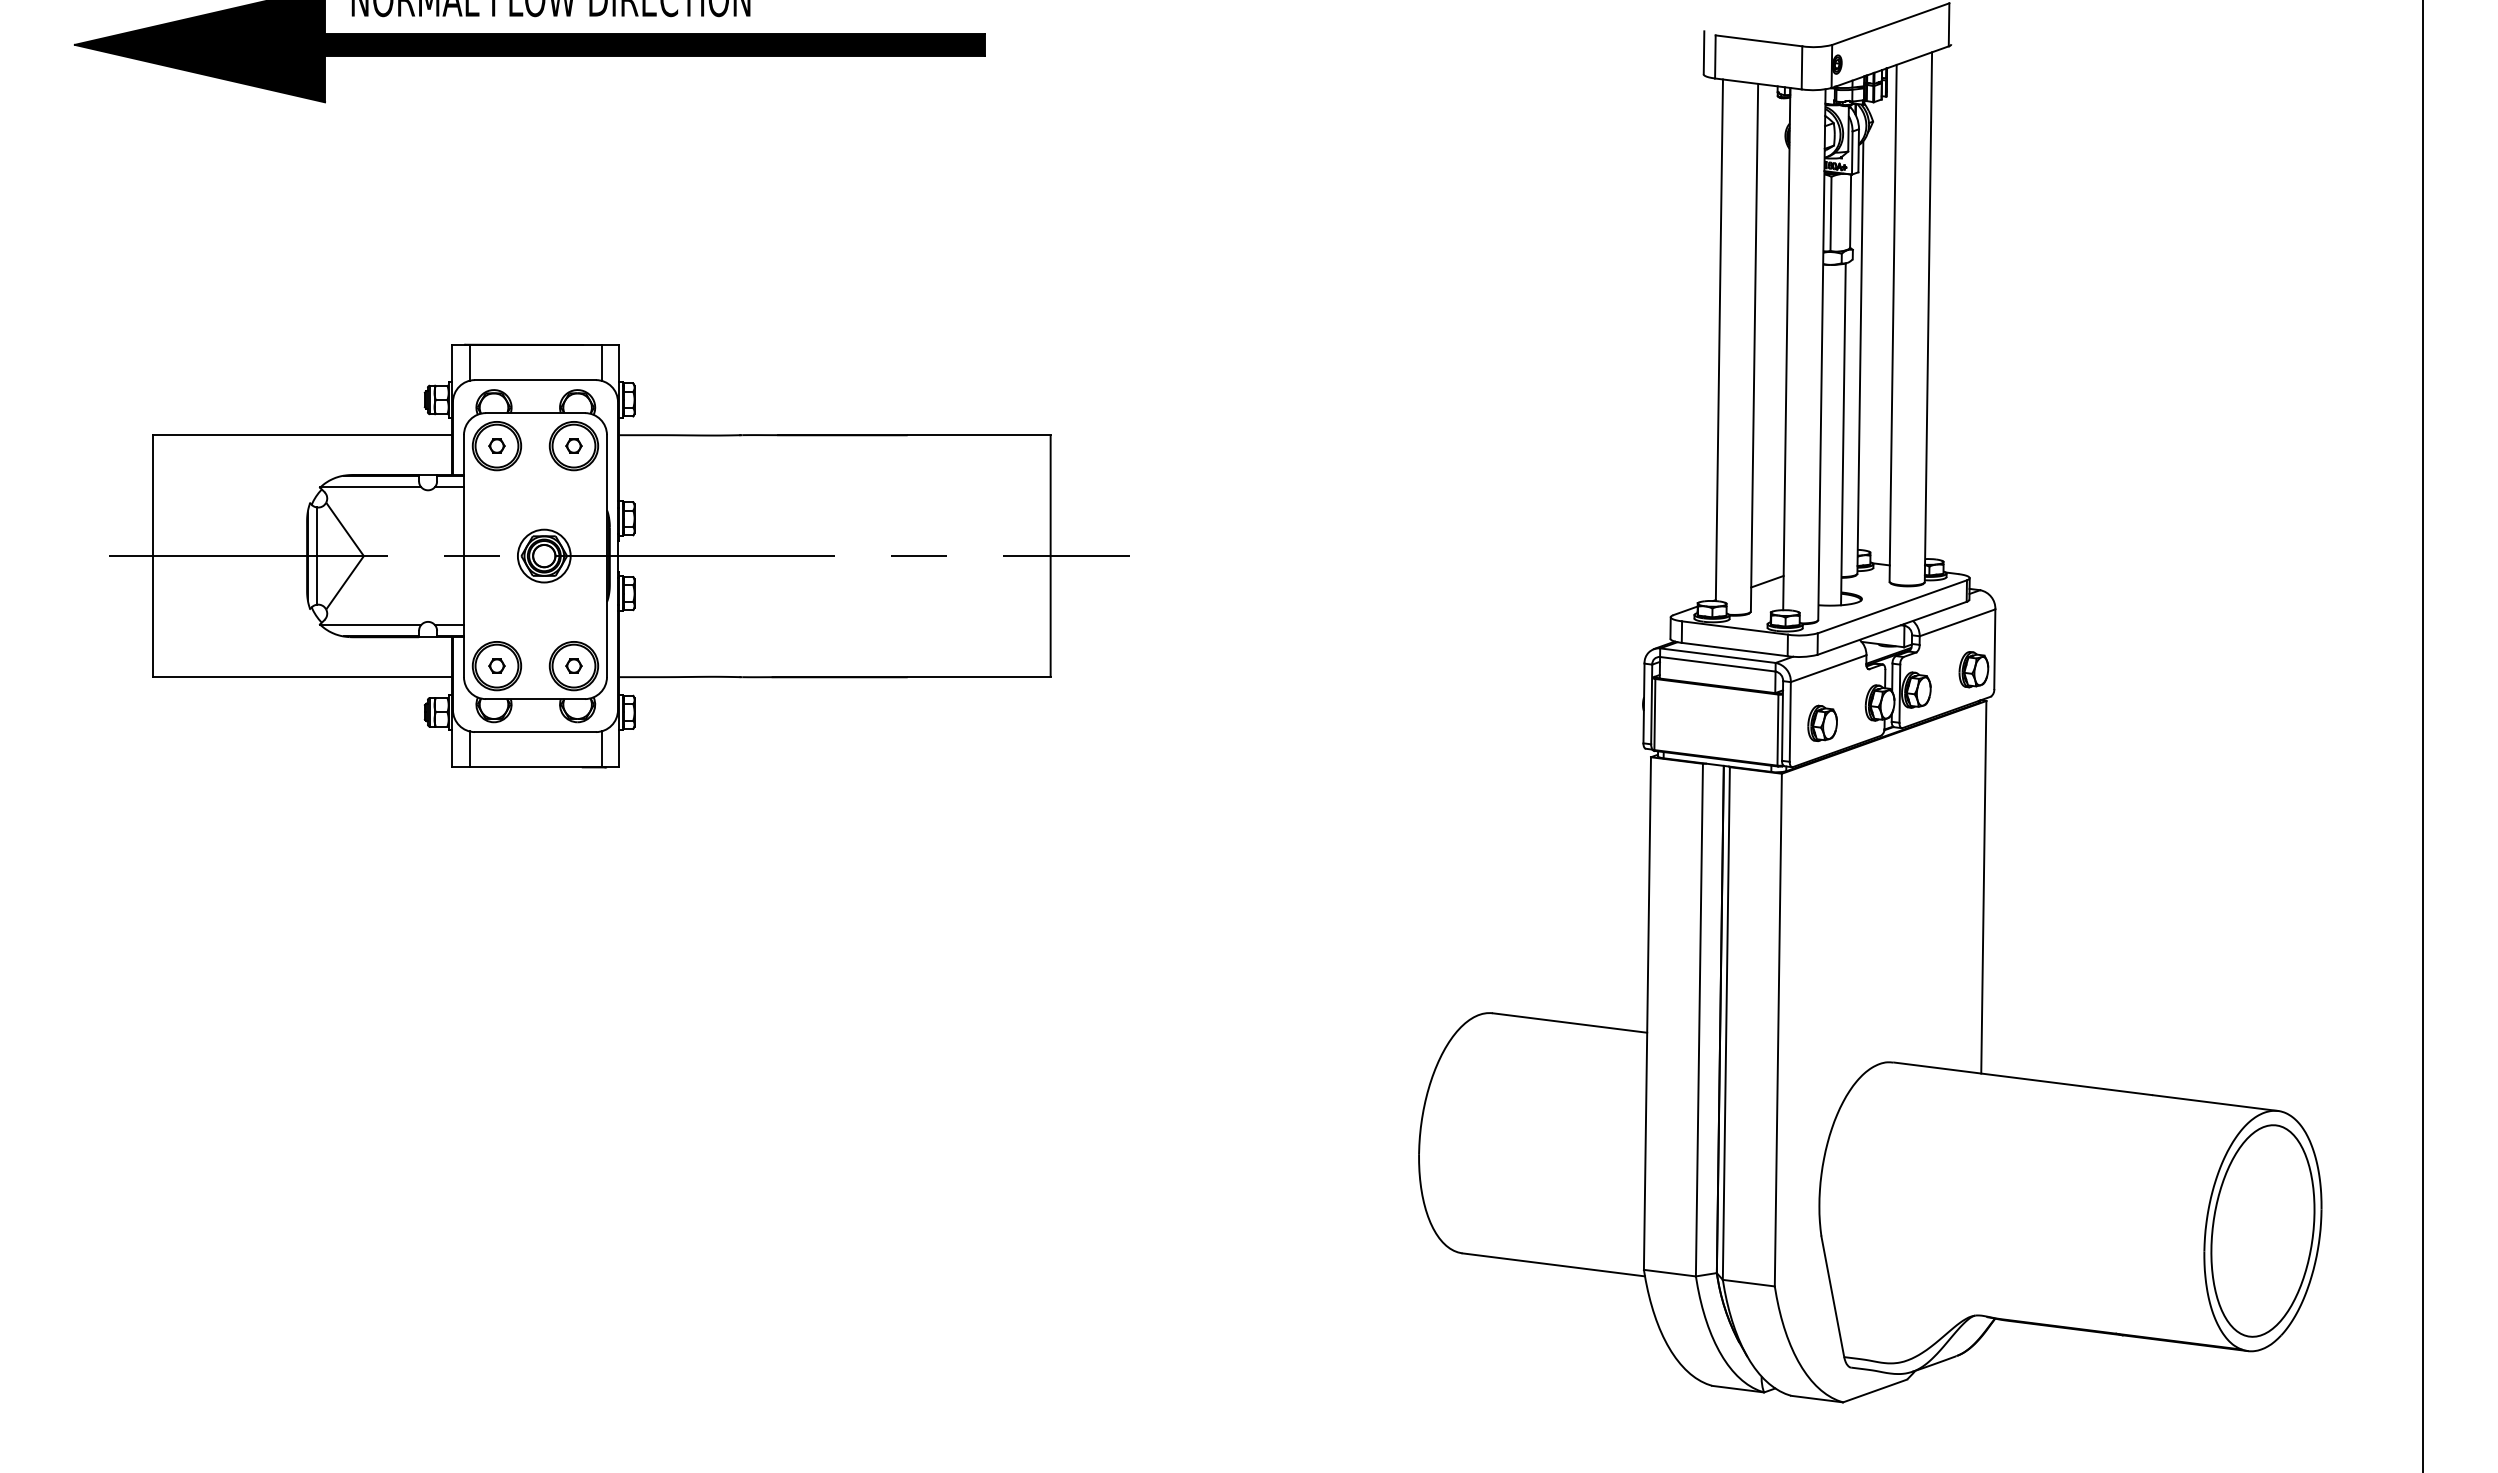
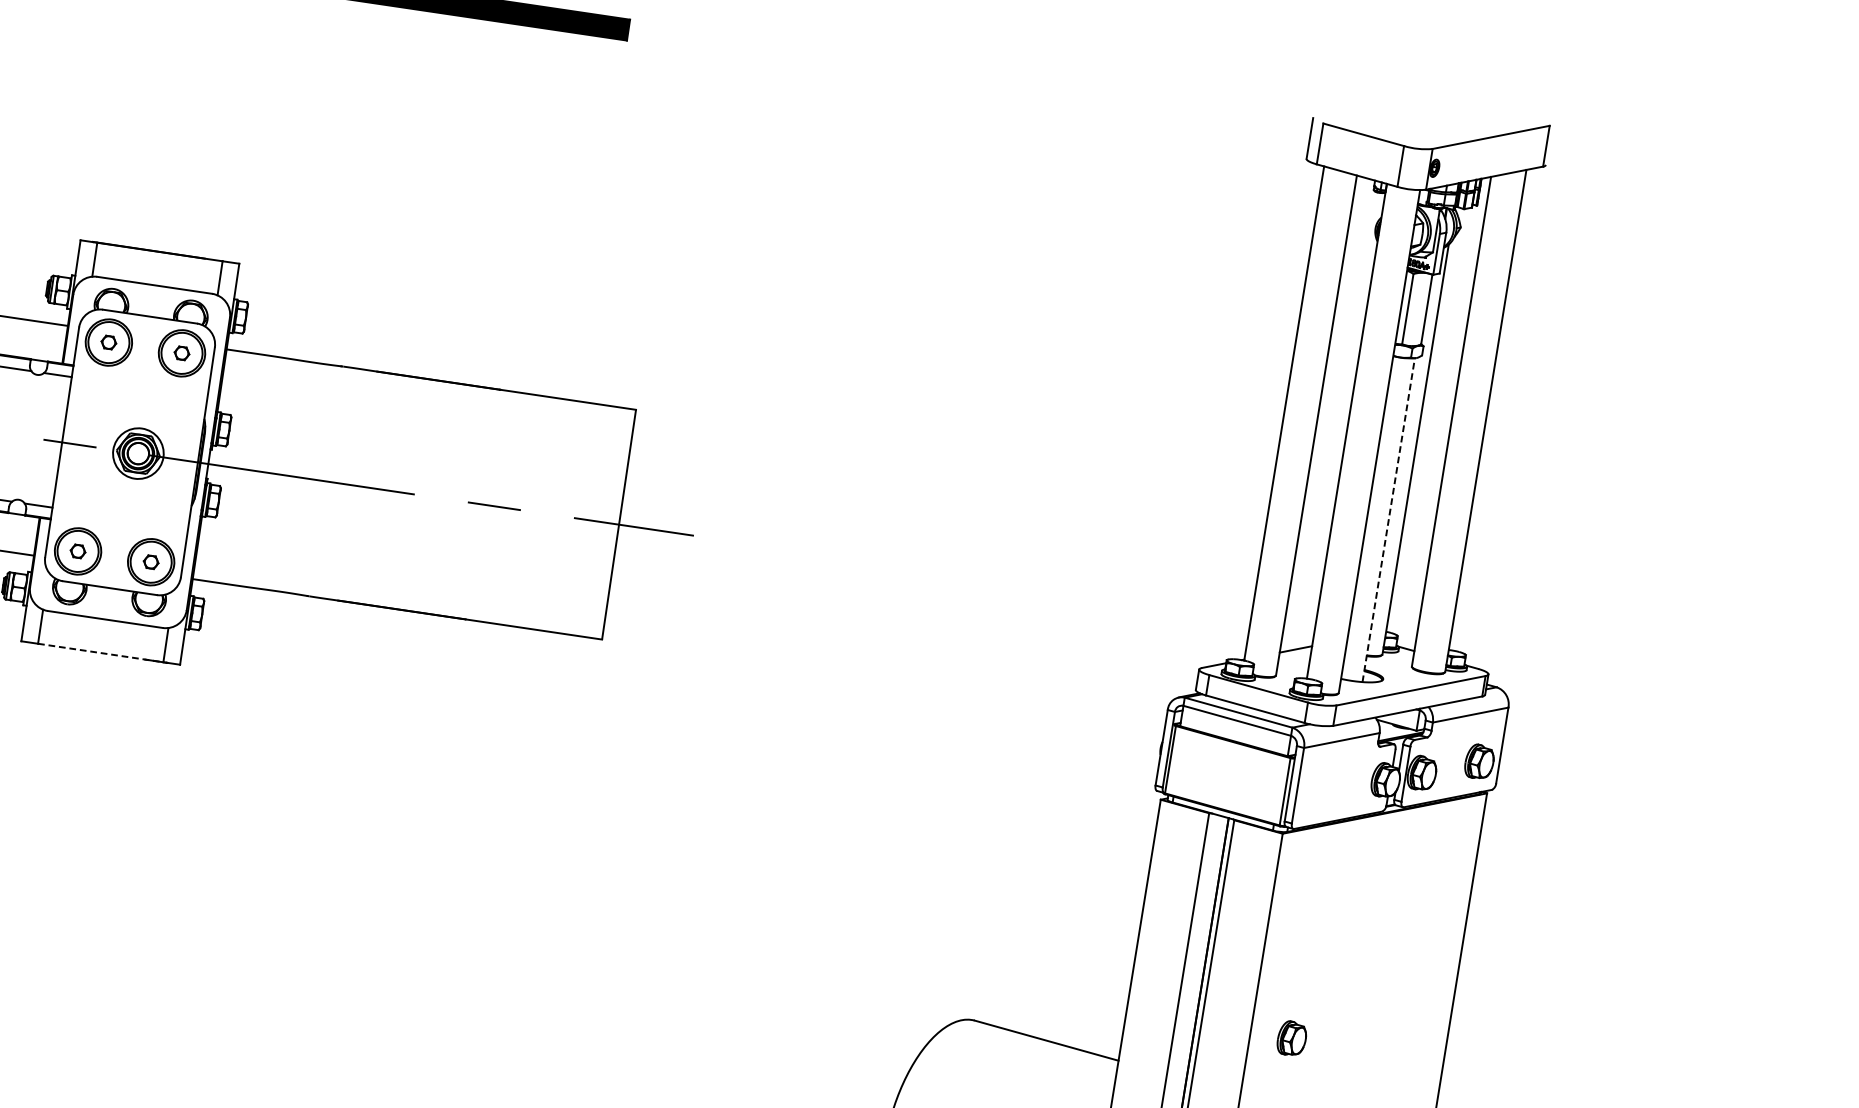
line: (1843, 434) -> (1388, 520), solid -> dashed
part: (1822, 722) -> (1292, 1037), moved
line: (536, 767) -> (101, 653), solid -> dashed

